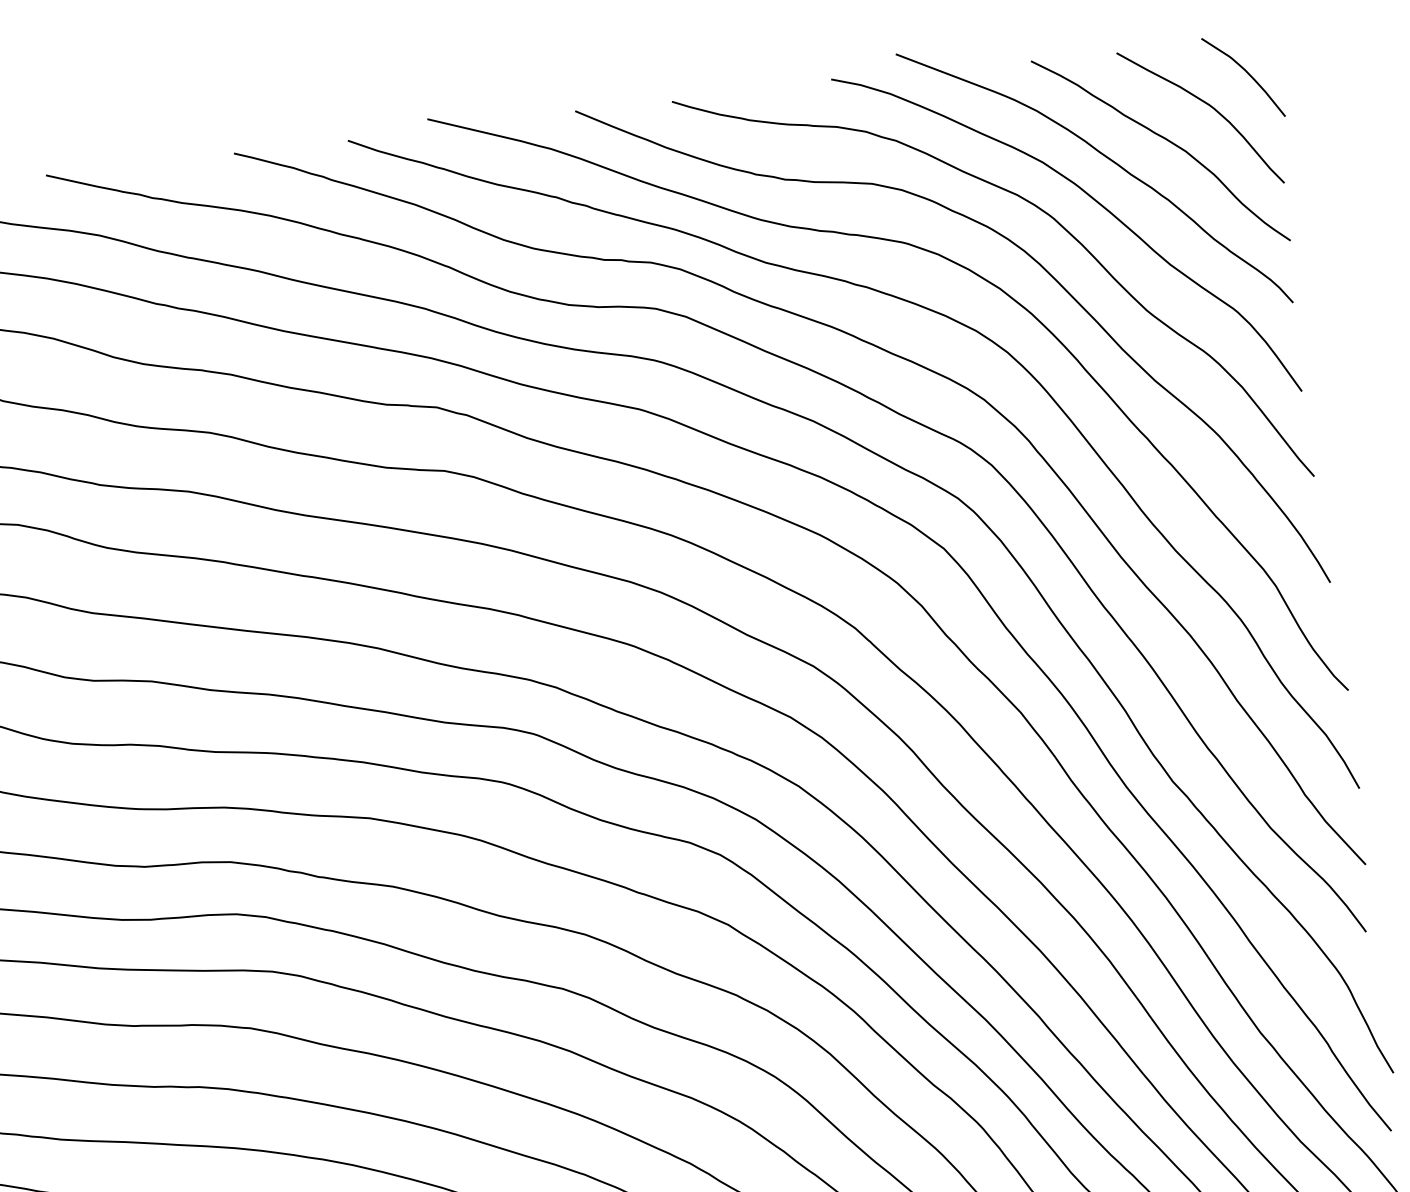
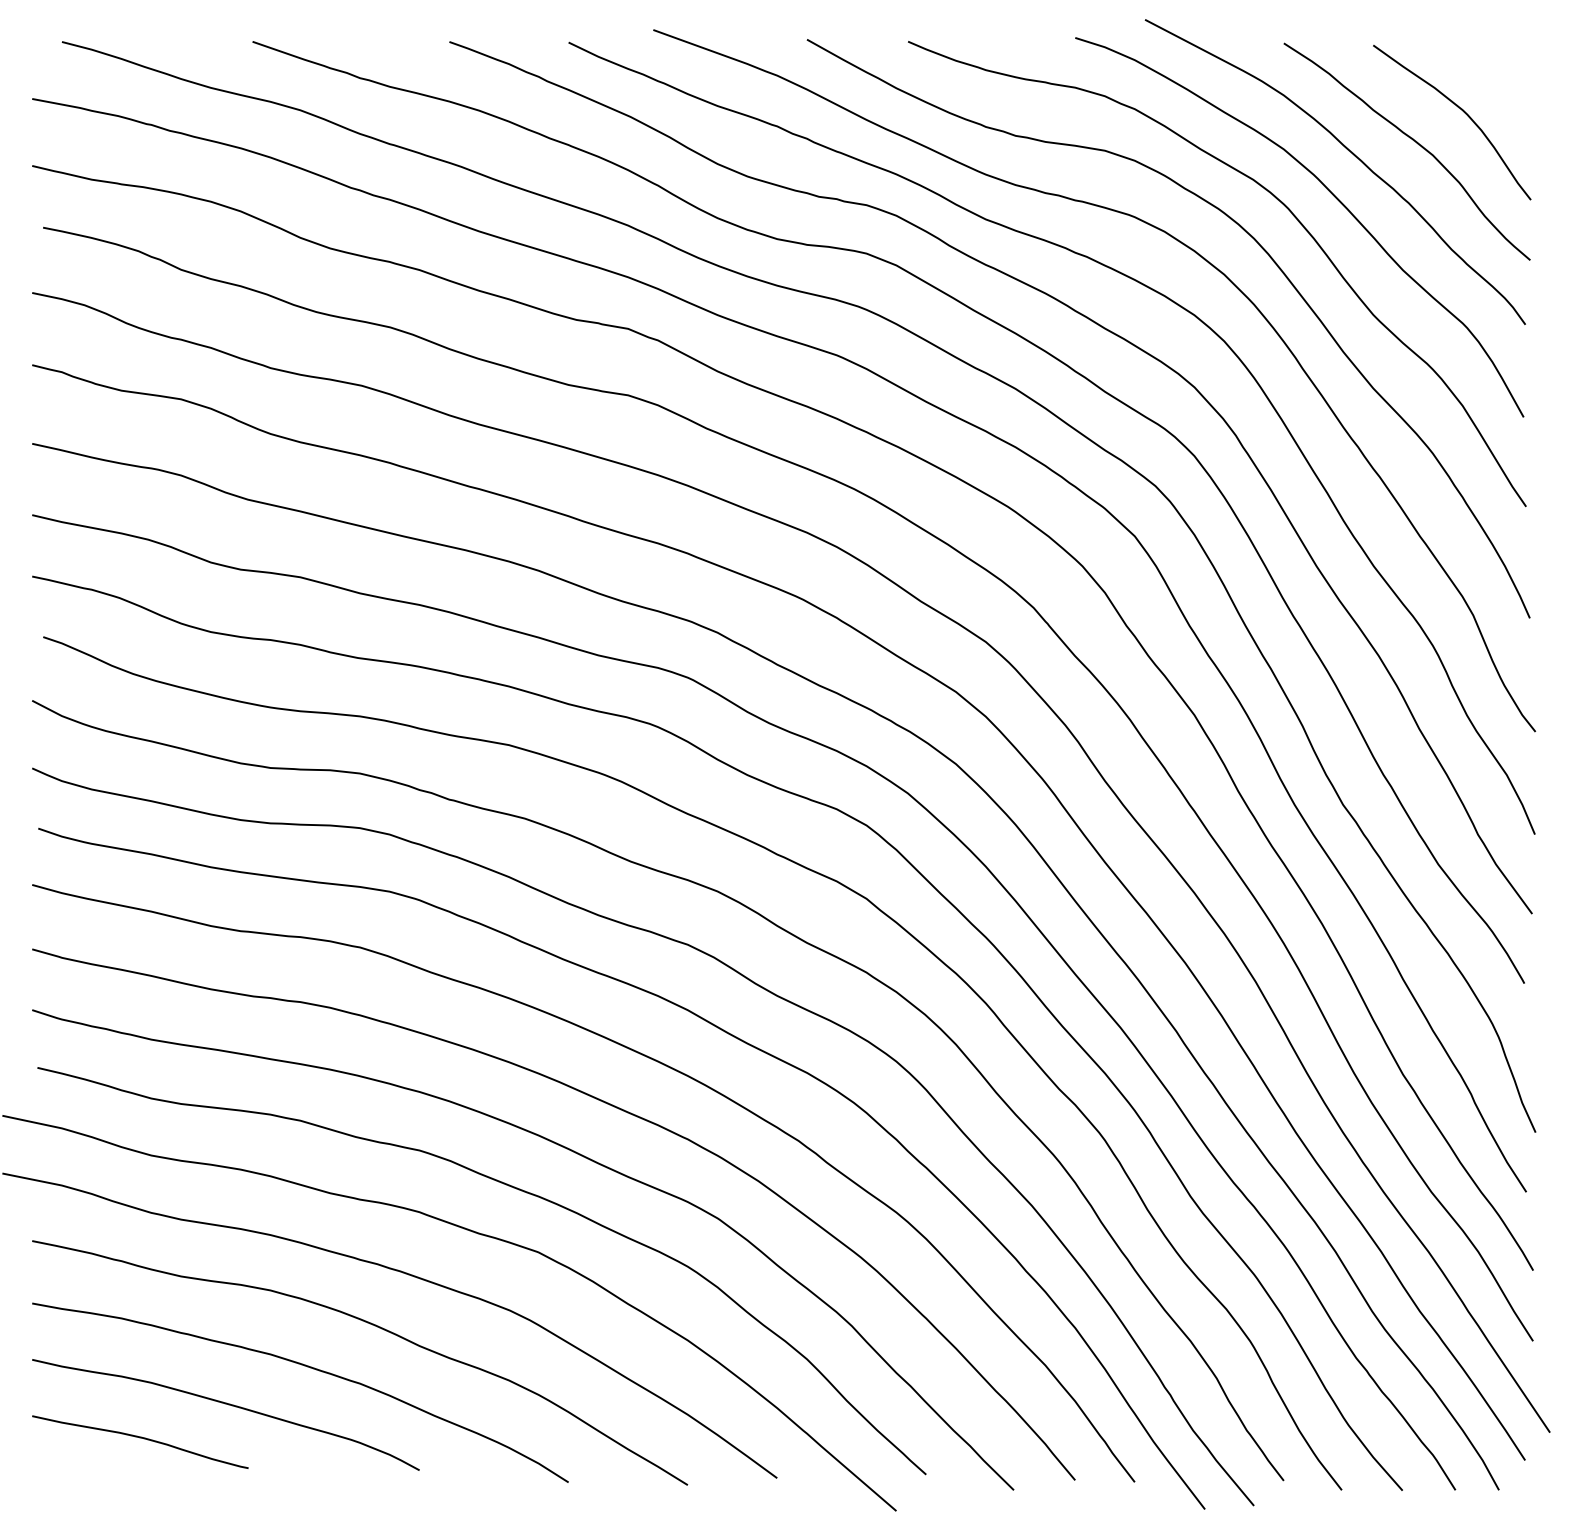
curve: (1246, 73) -> (1505, 82), removed

